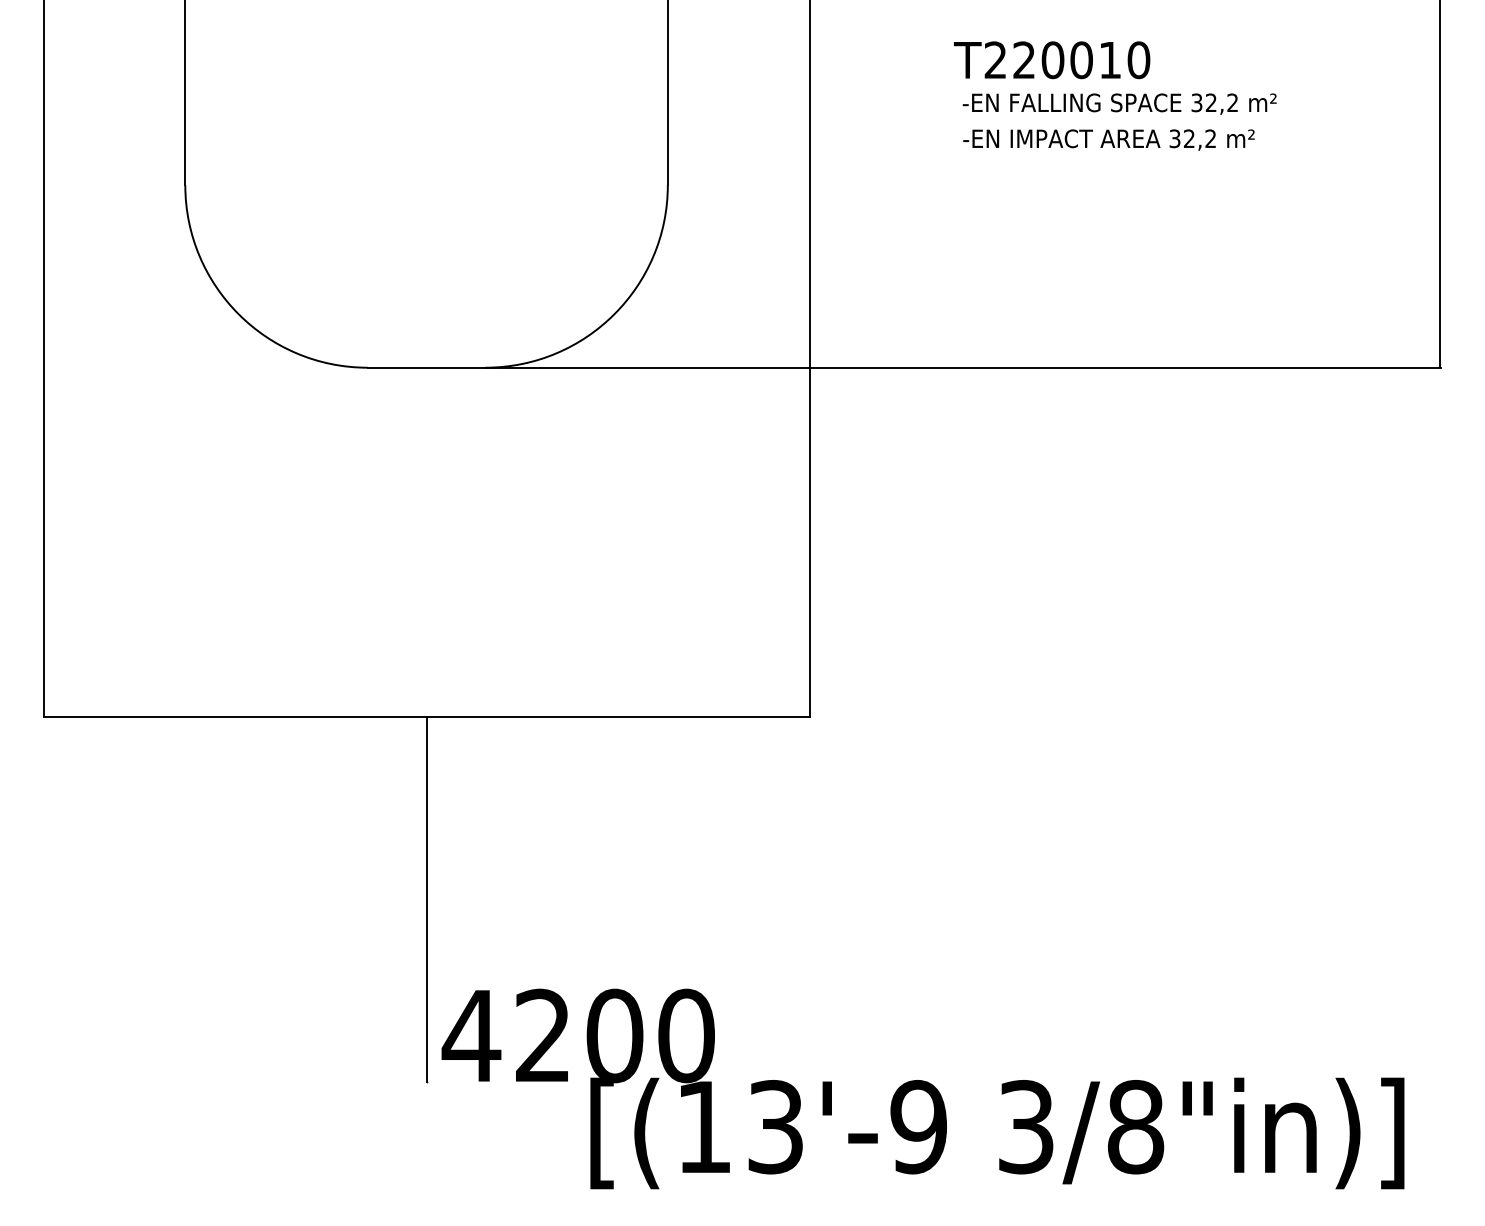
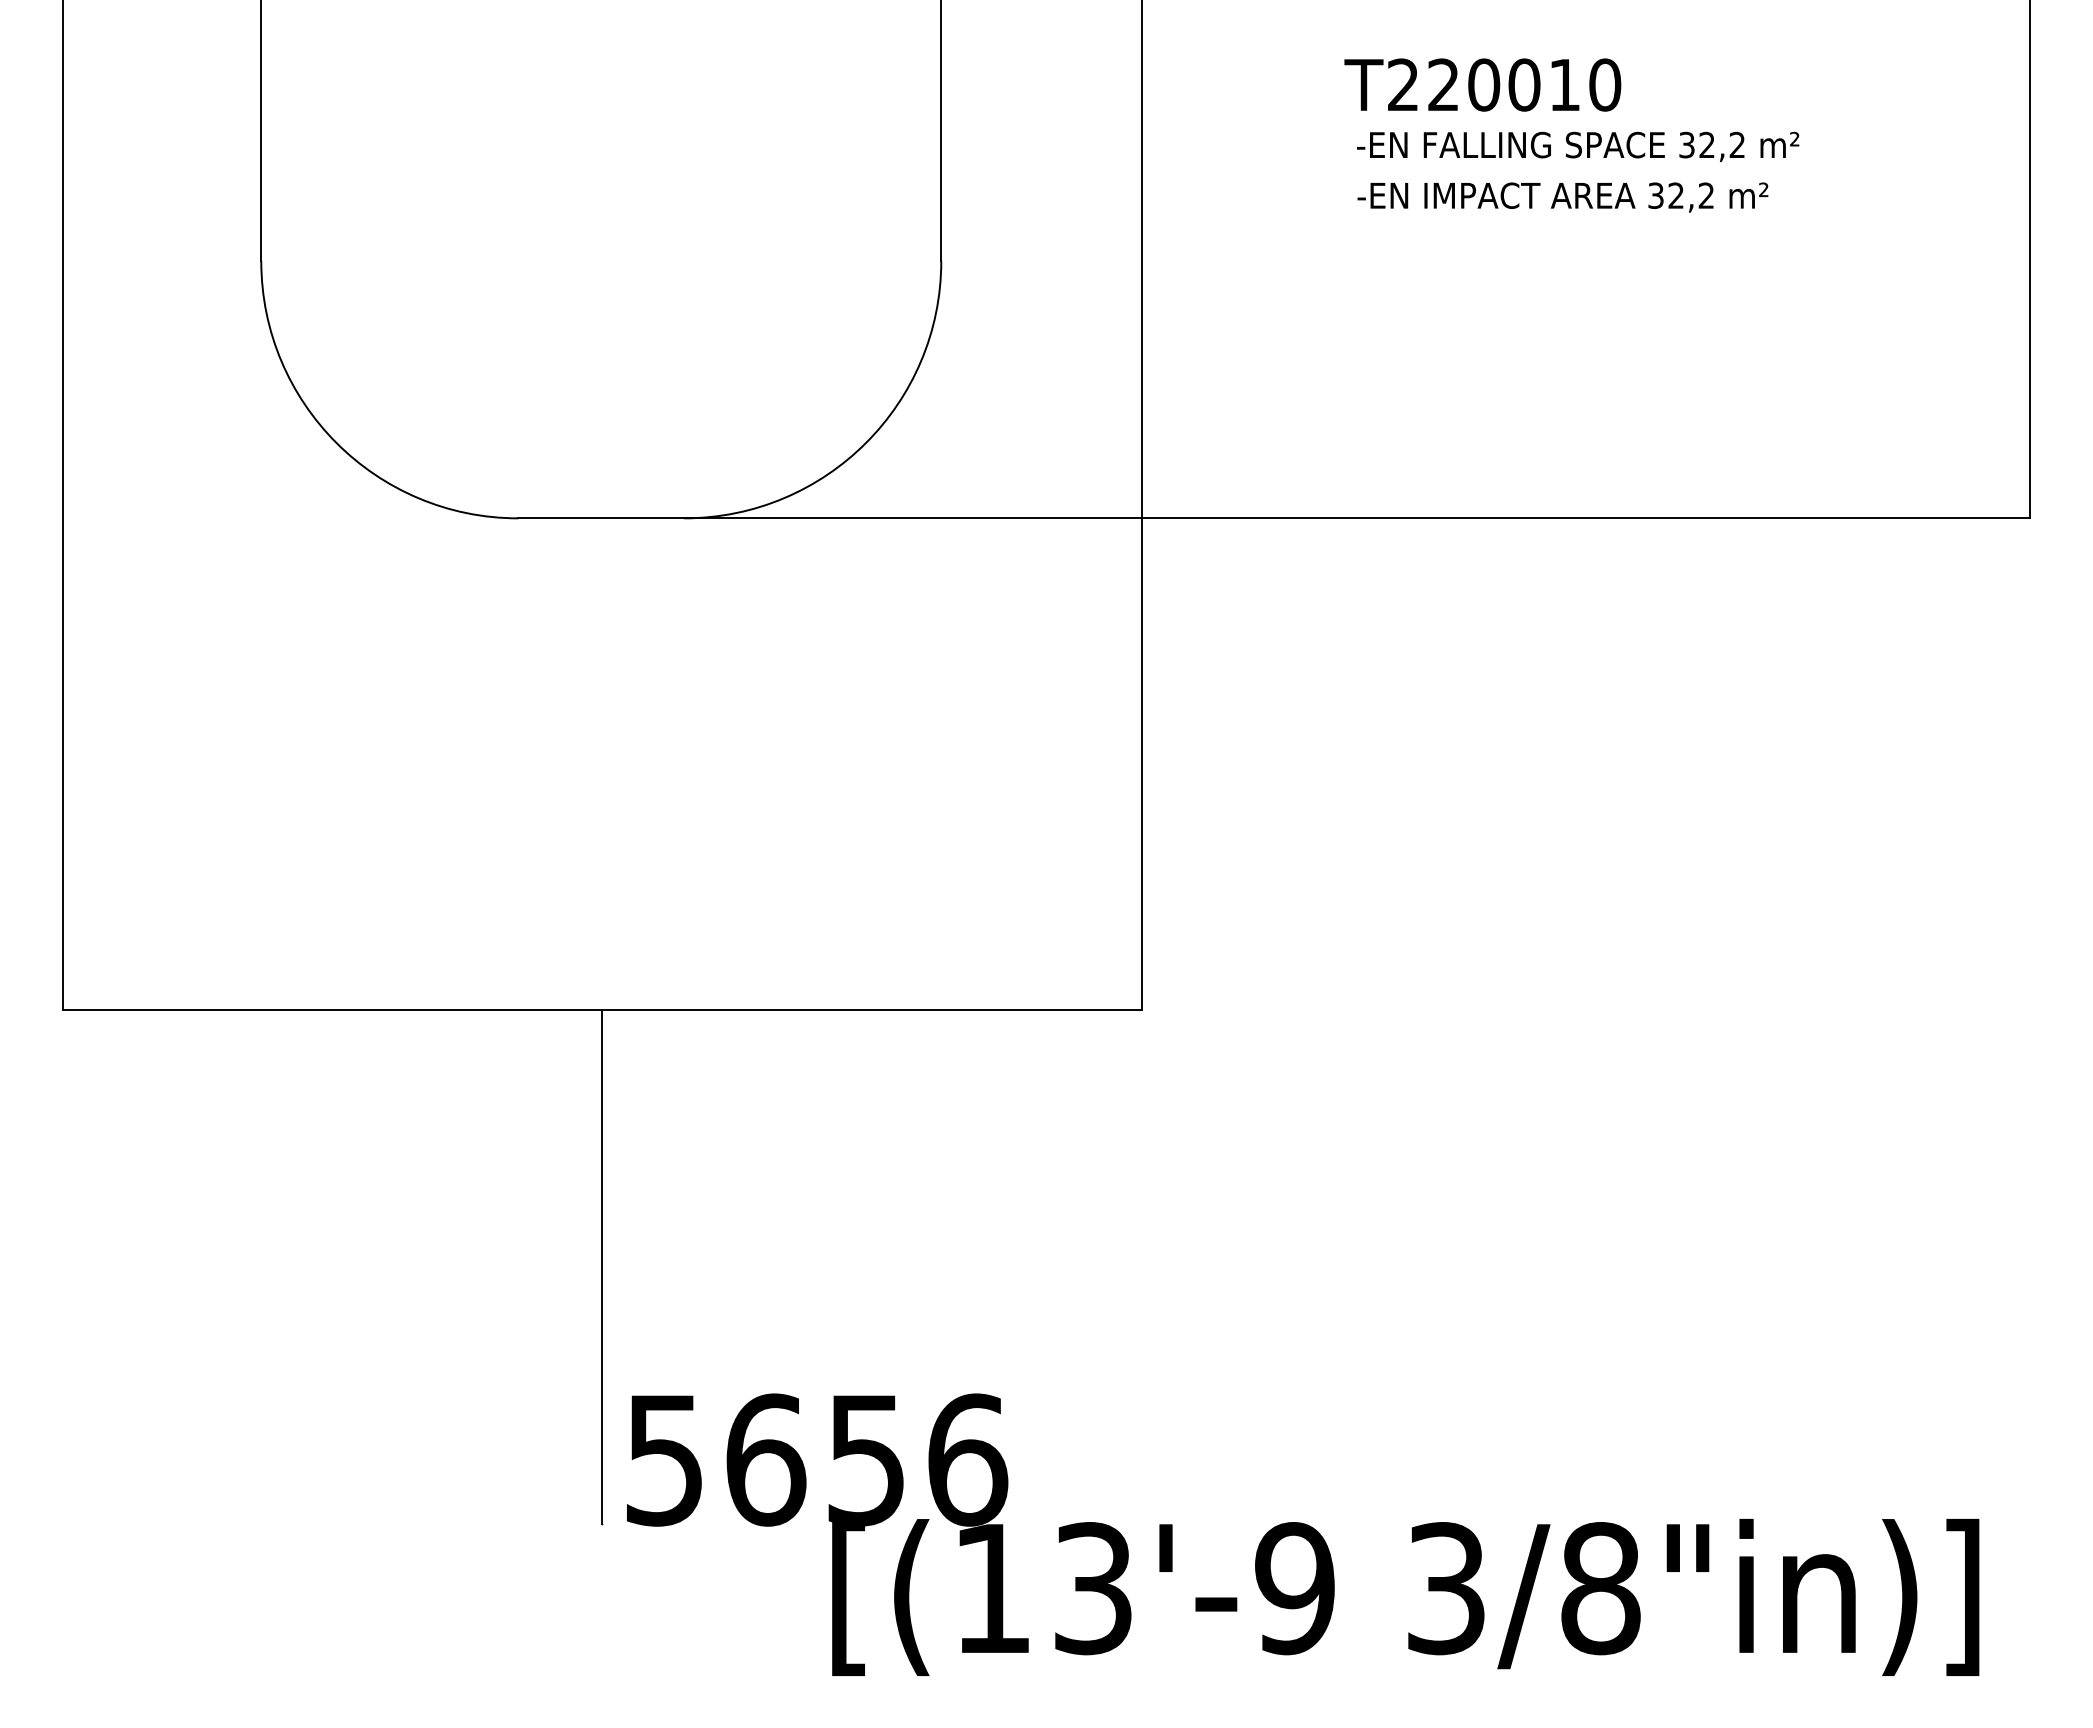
text: (578, 1035) -> (815, 1459), 4200 -> 5656

